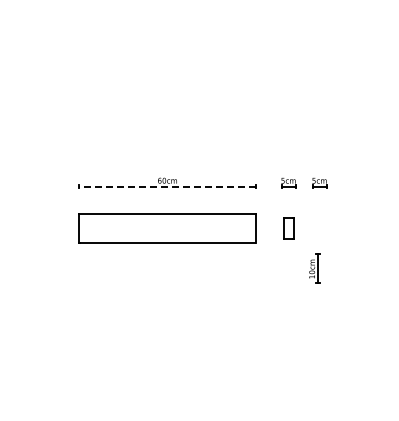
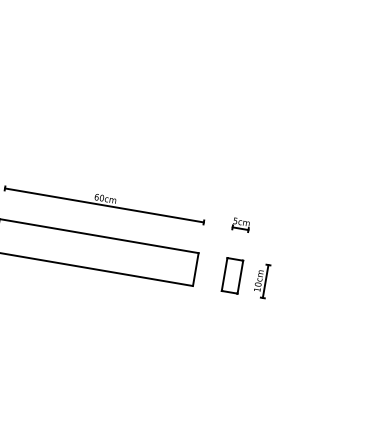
part: (319, 183) -> (275, 231), removed
line: (167, 186) -> (104, 205), dashed -> solid
part: (288, 228) -> (232, 275), size x1.43
part: (314, 268) -> (261, 280), moved

